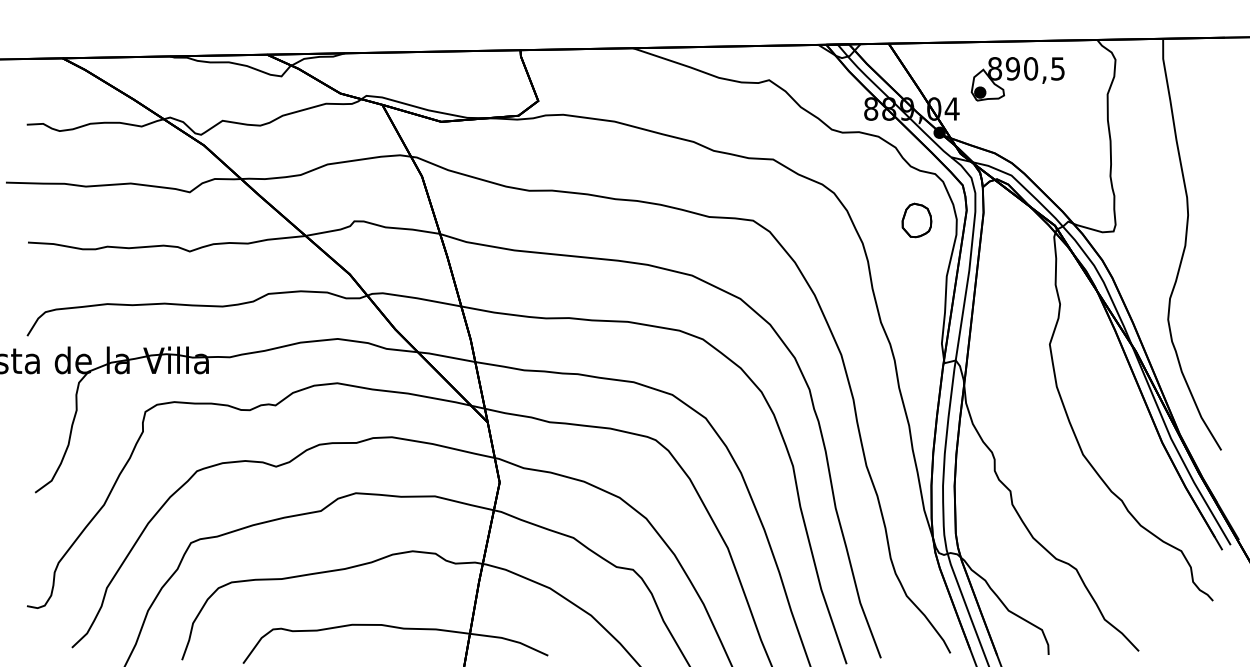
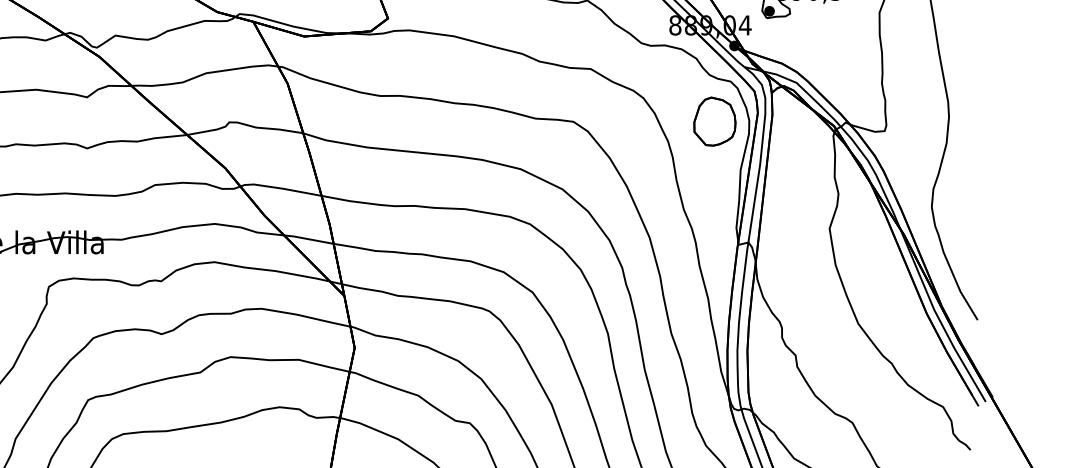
part: (916, 220) -> (714, 121), size x1.67

